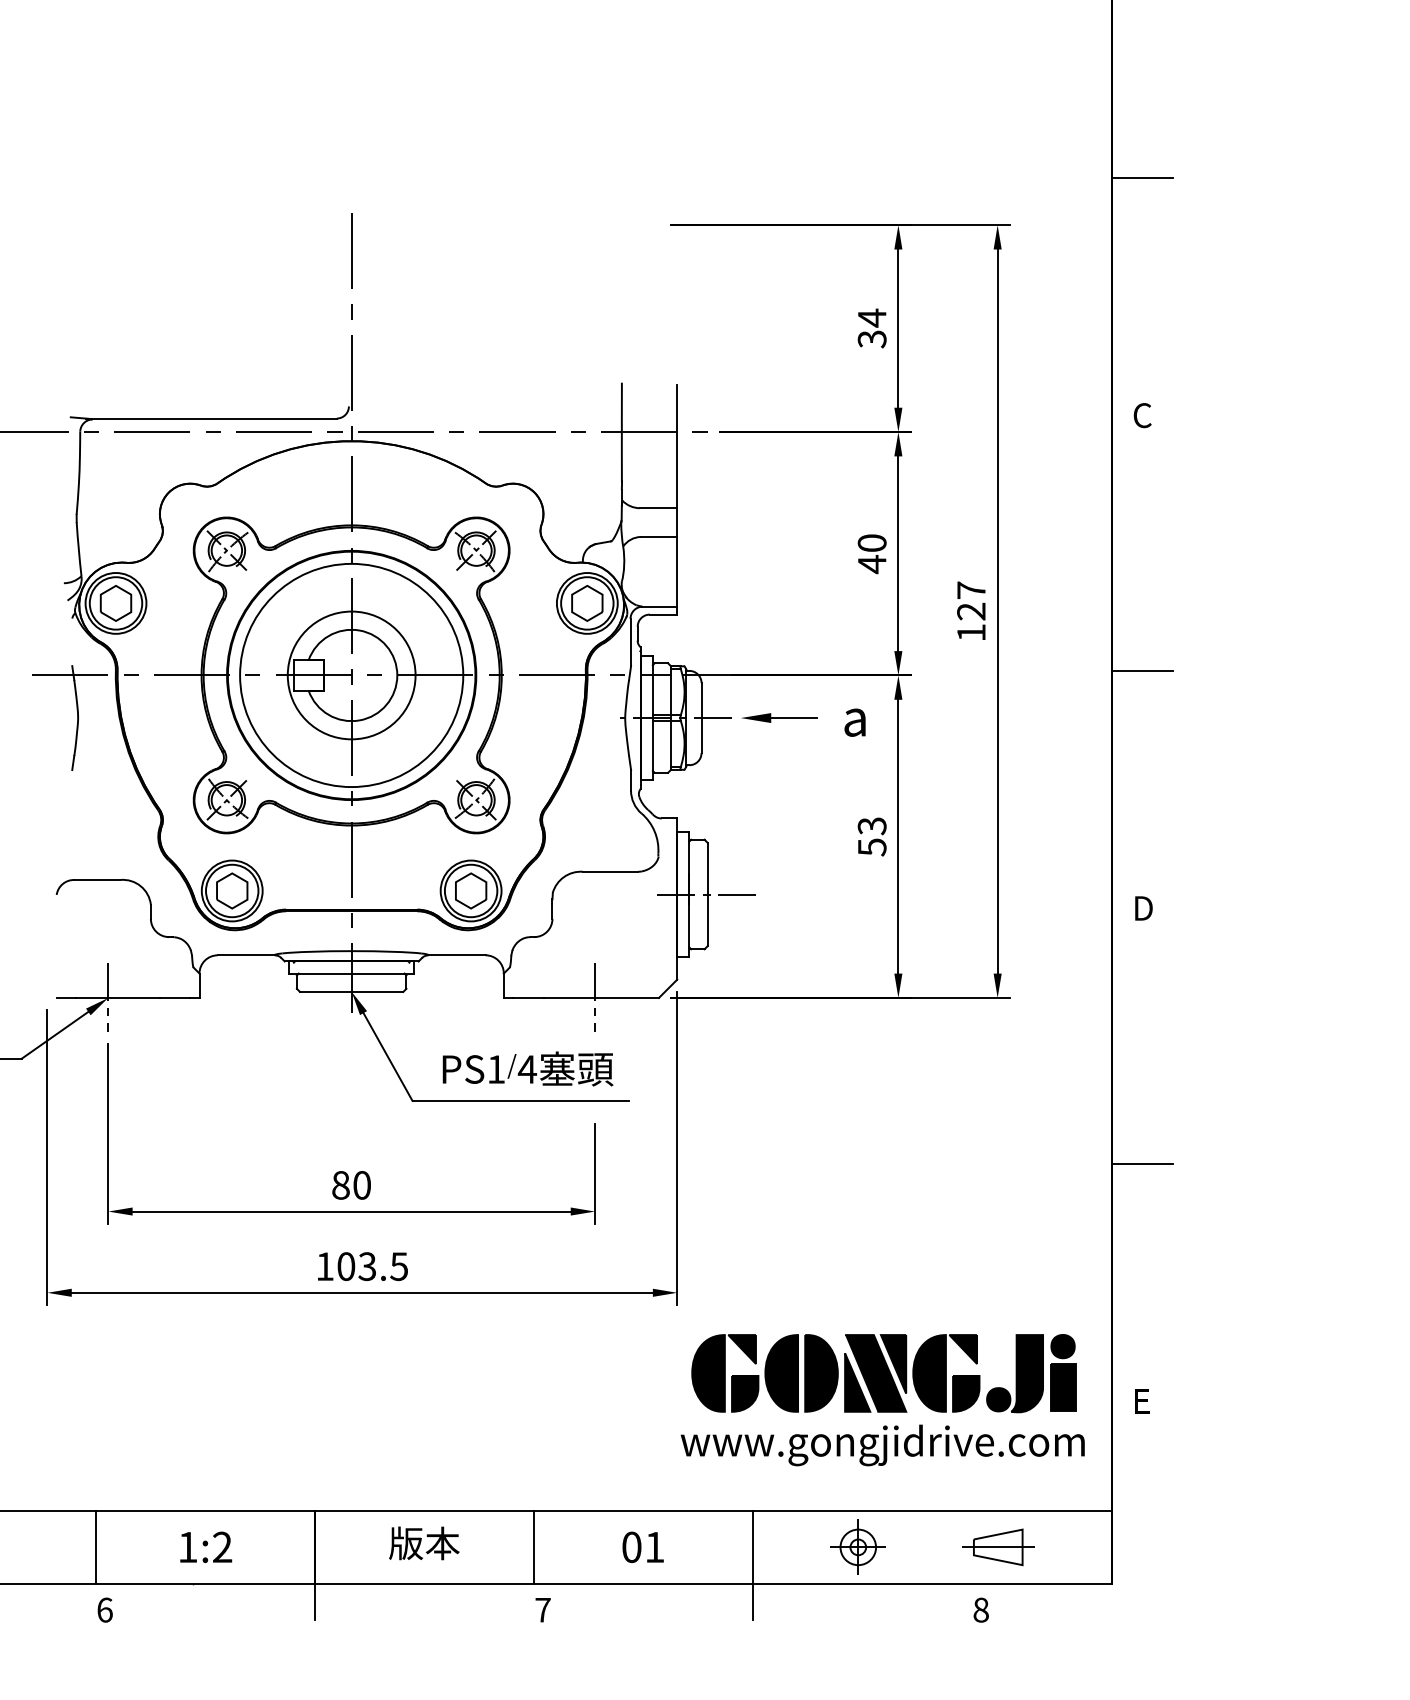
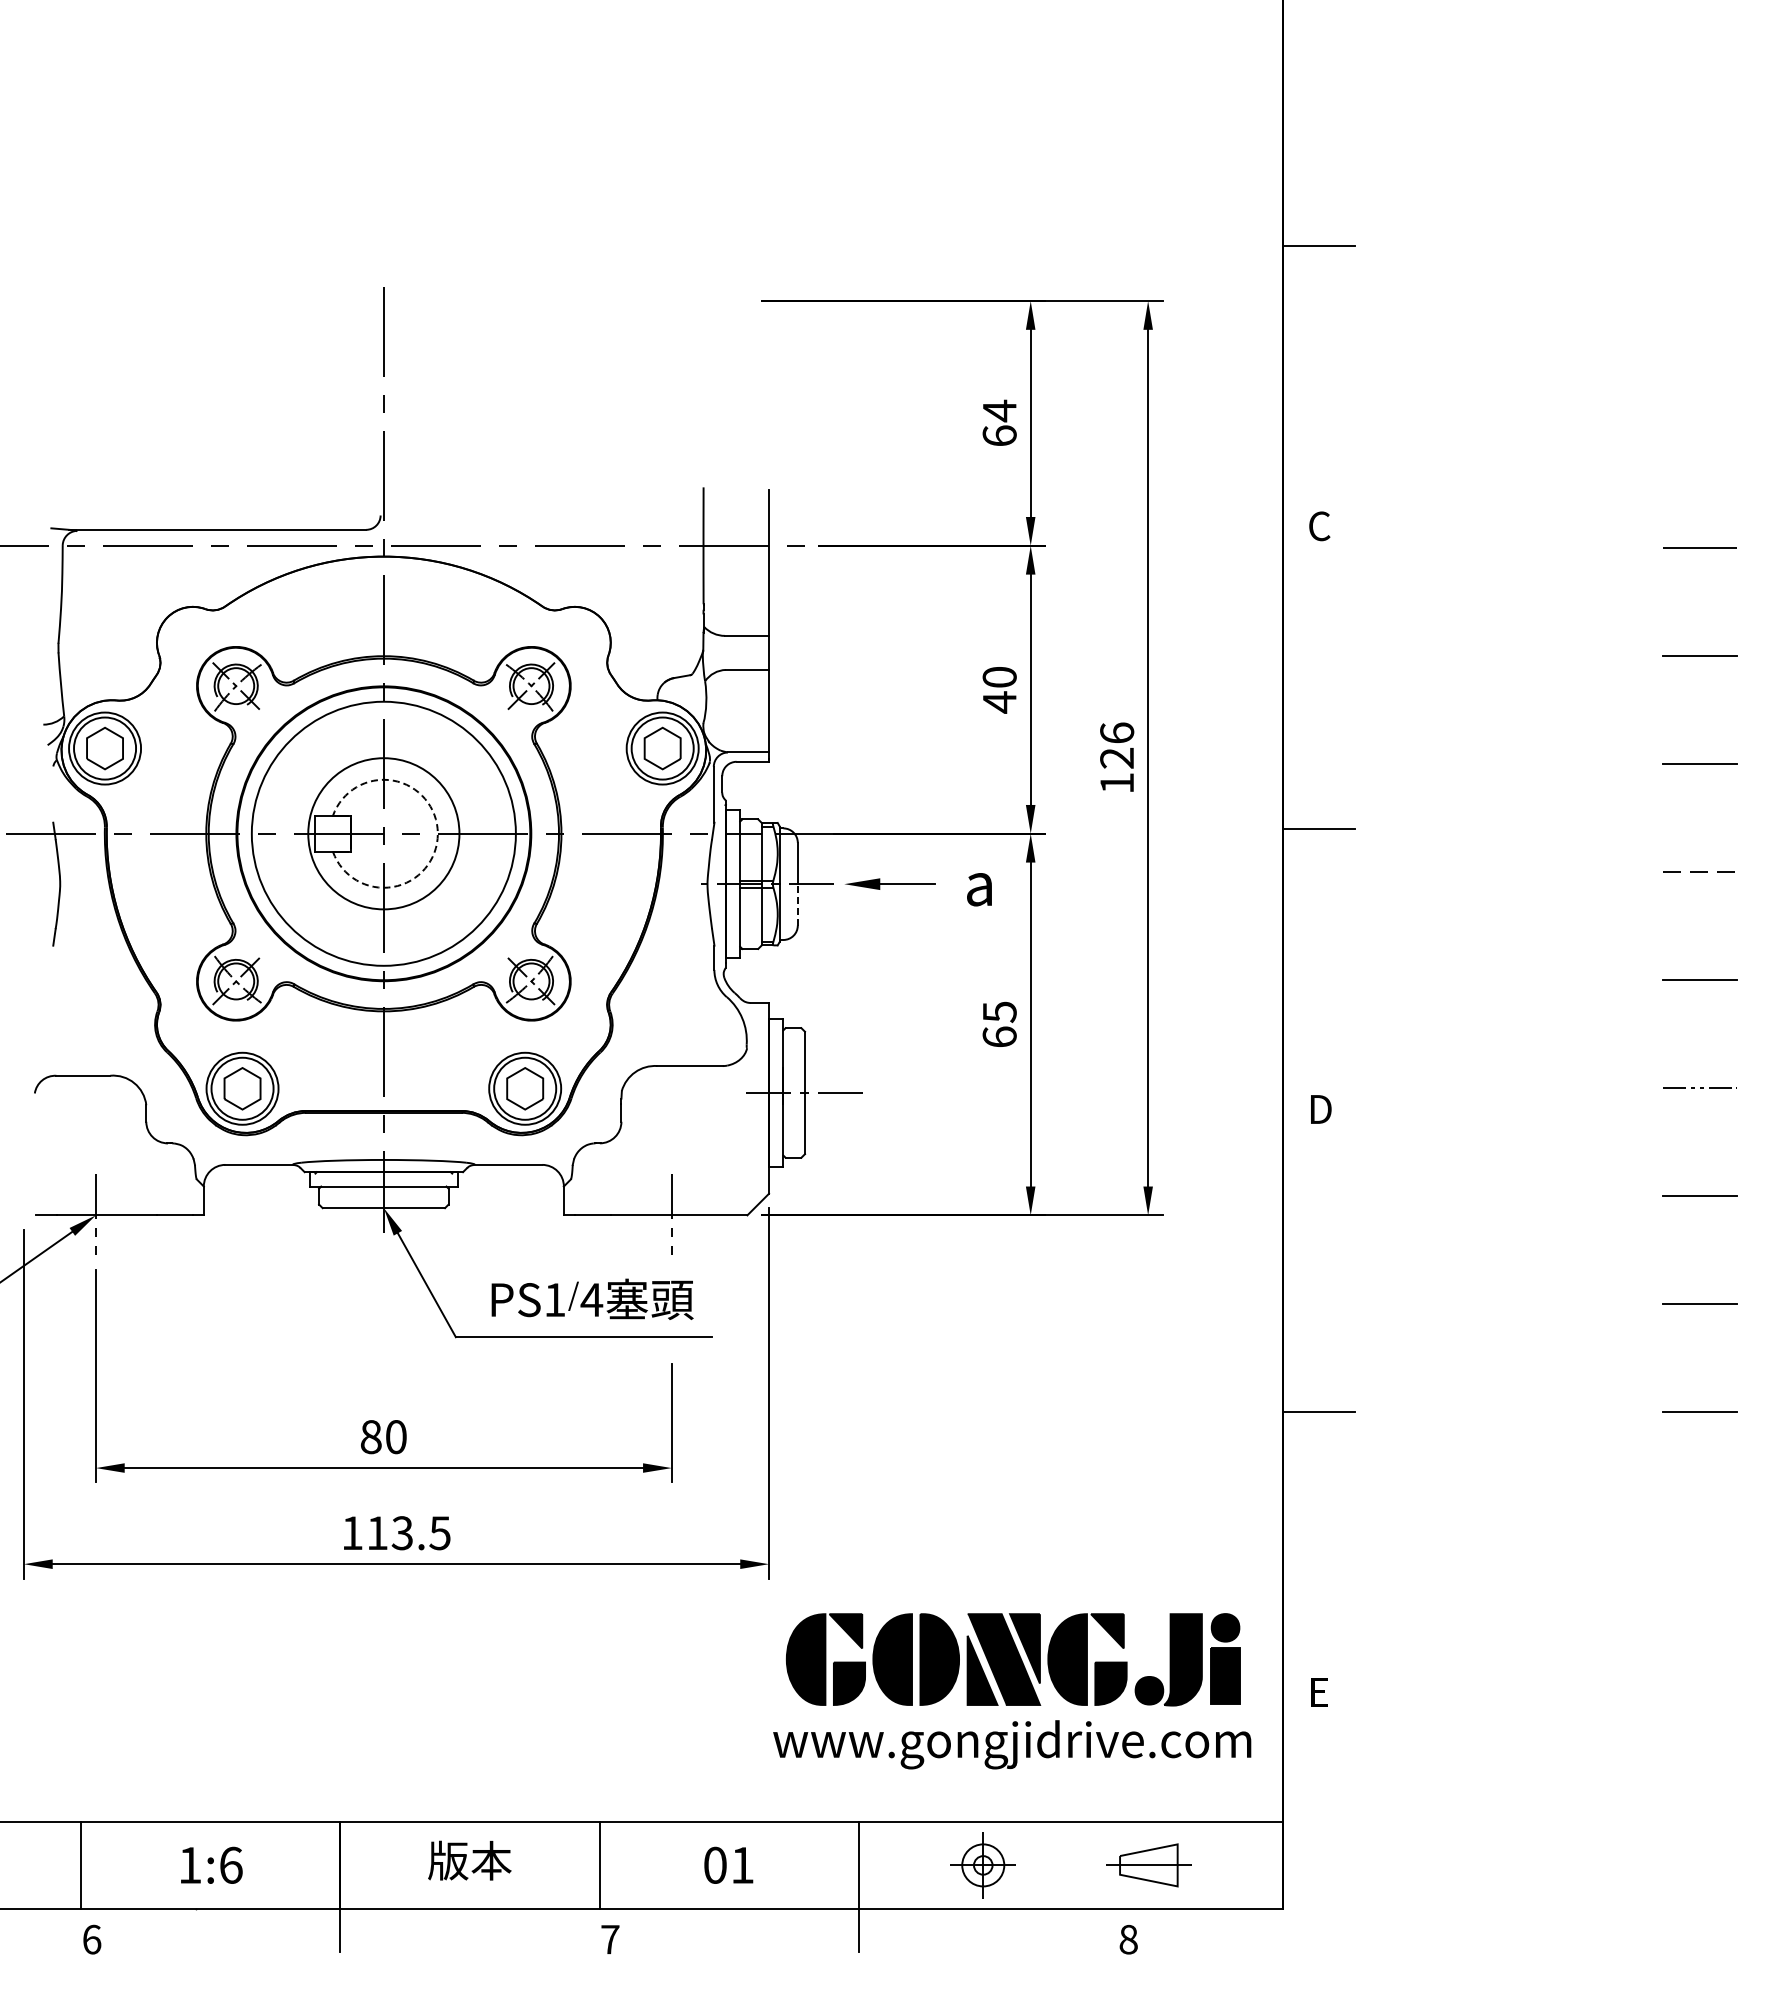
text: (872, 338) -> (999, 435), 34 -> 64
text: (971, 589) -> (1117, 732), 127 -> 126
arc: (397, 675) -> (437, 833), solid -> dashed
line: (701, 735) -> (797, 904), solid -> dashed
text: (872, 836) -> (999, 1024), 53 -> 65
text: (346, 1266) -> (377, 1533), 103.5 -> 113.5
text: (222, 1546) -> (230, 1864), 1:2 -> 1:6

